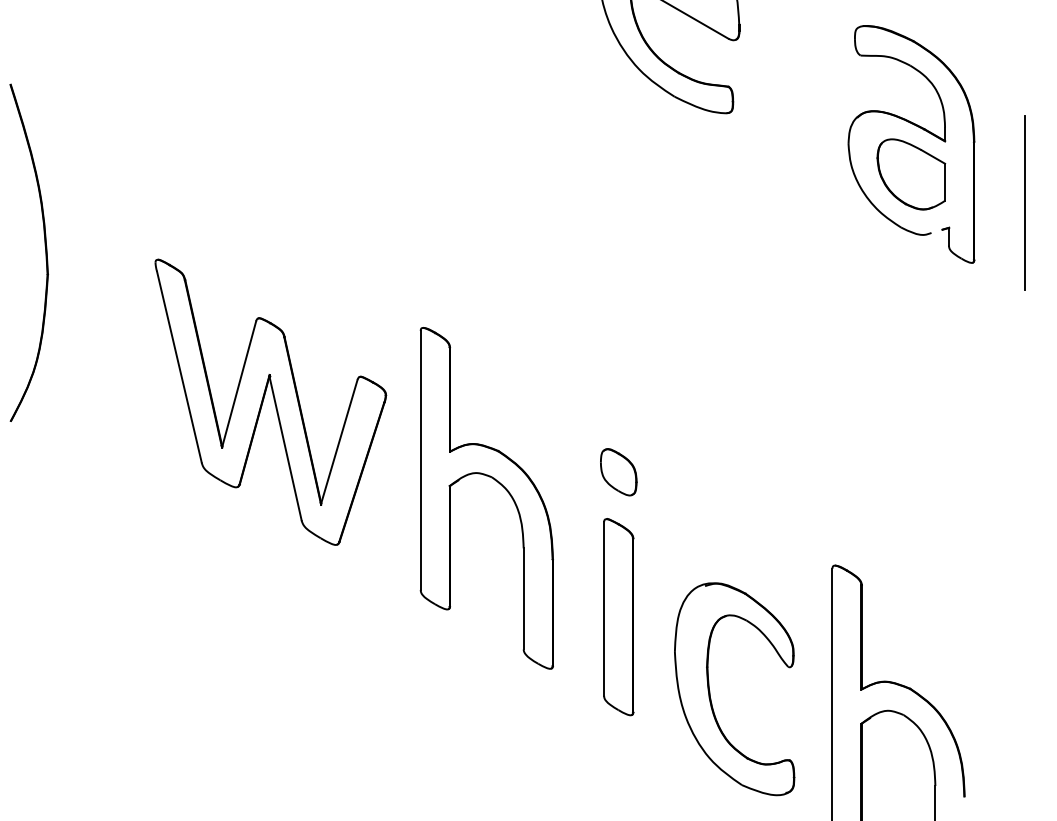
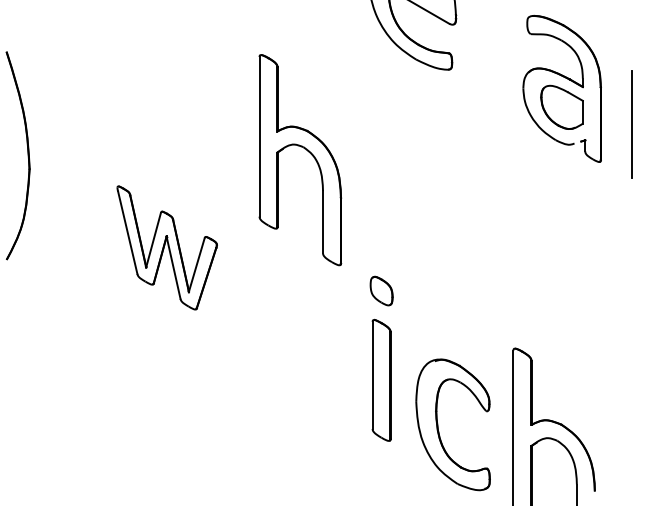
part: (271, 401) -> (167, 247), size x0.7
part: (500, 485) -> (308, 152), moved

